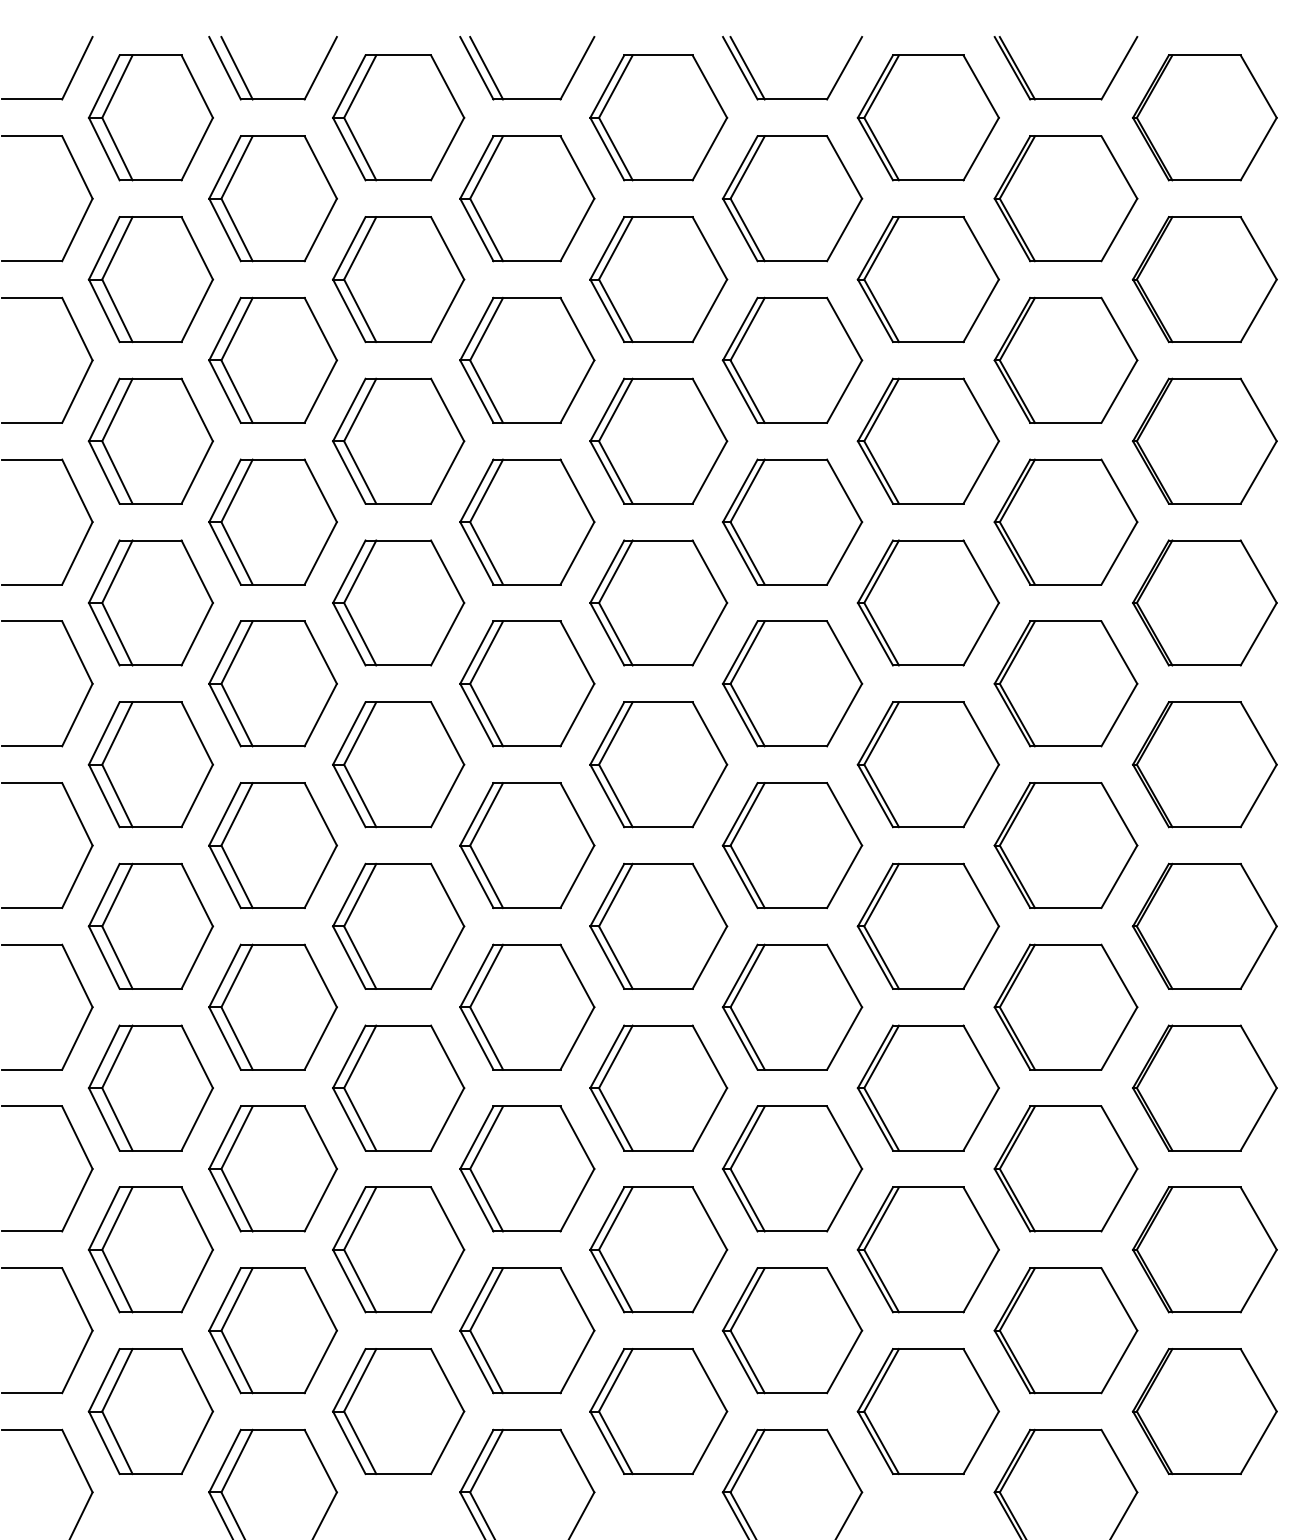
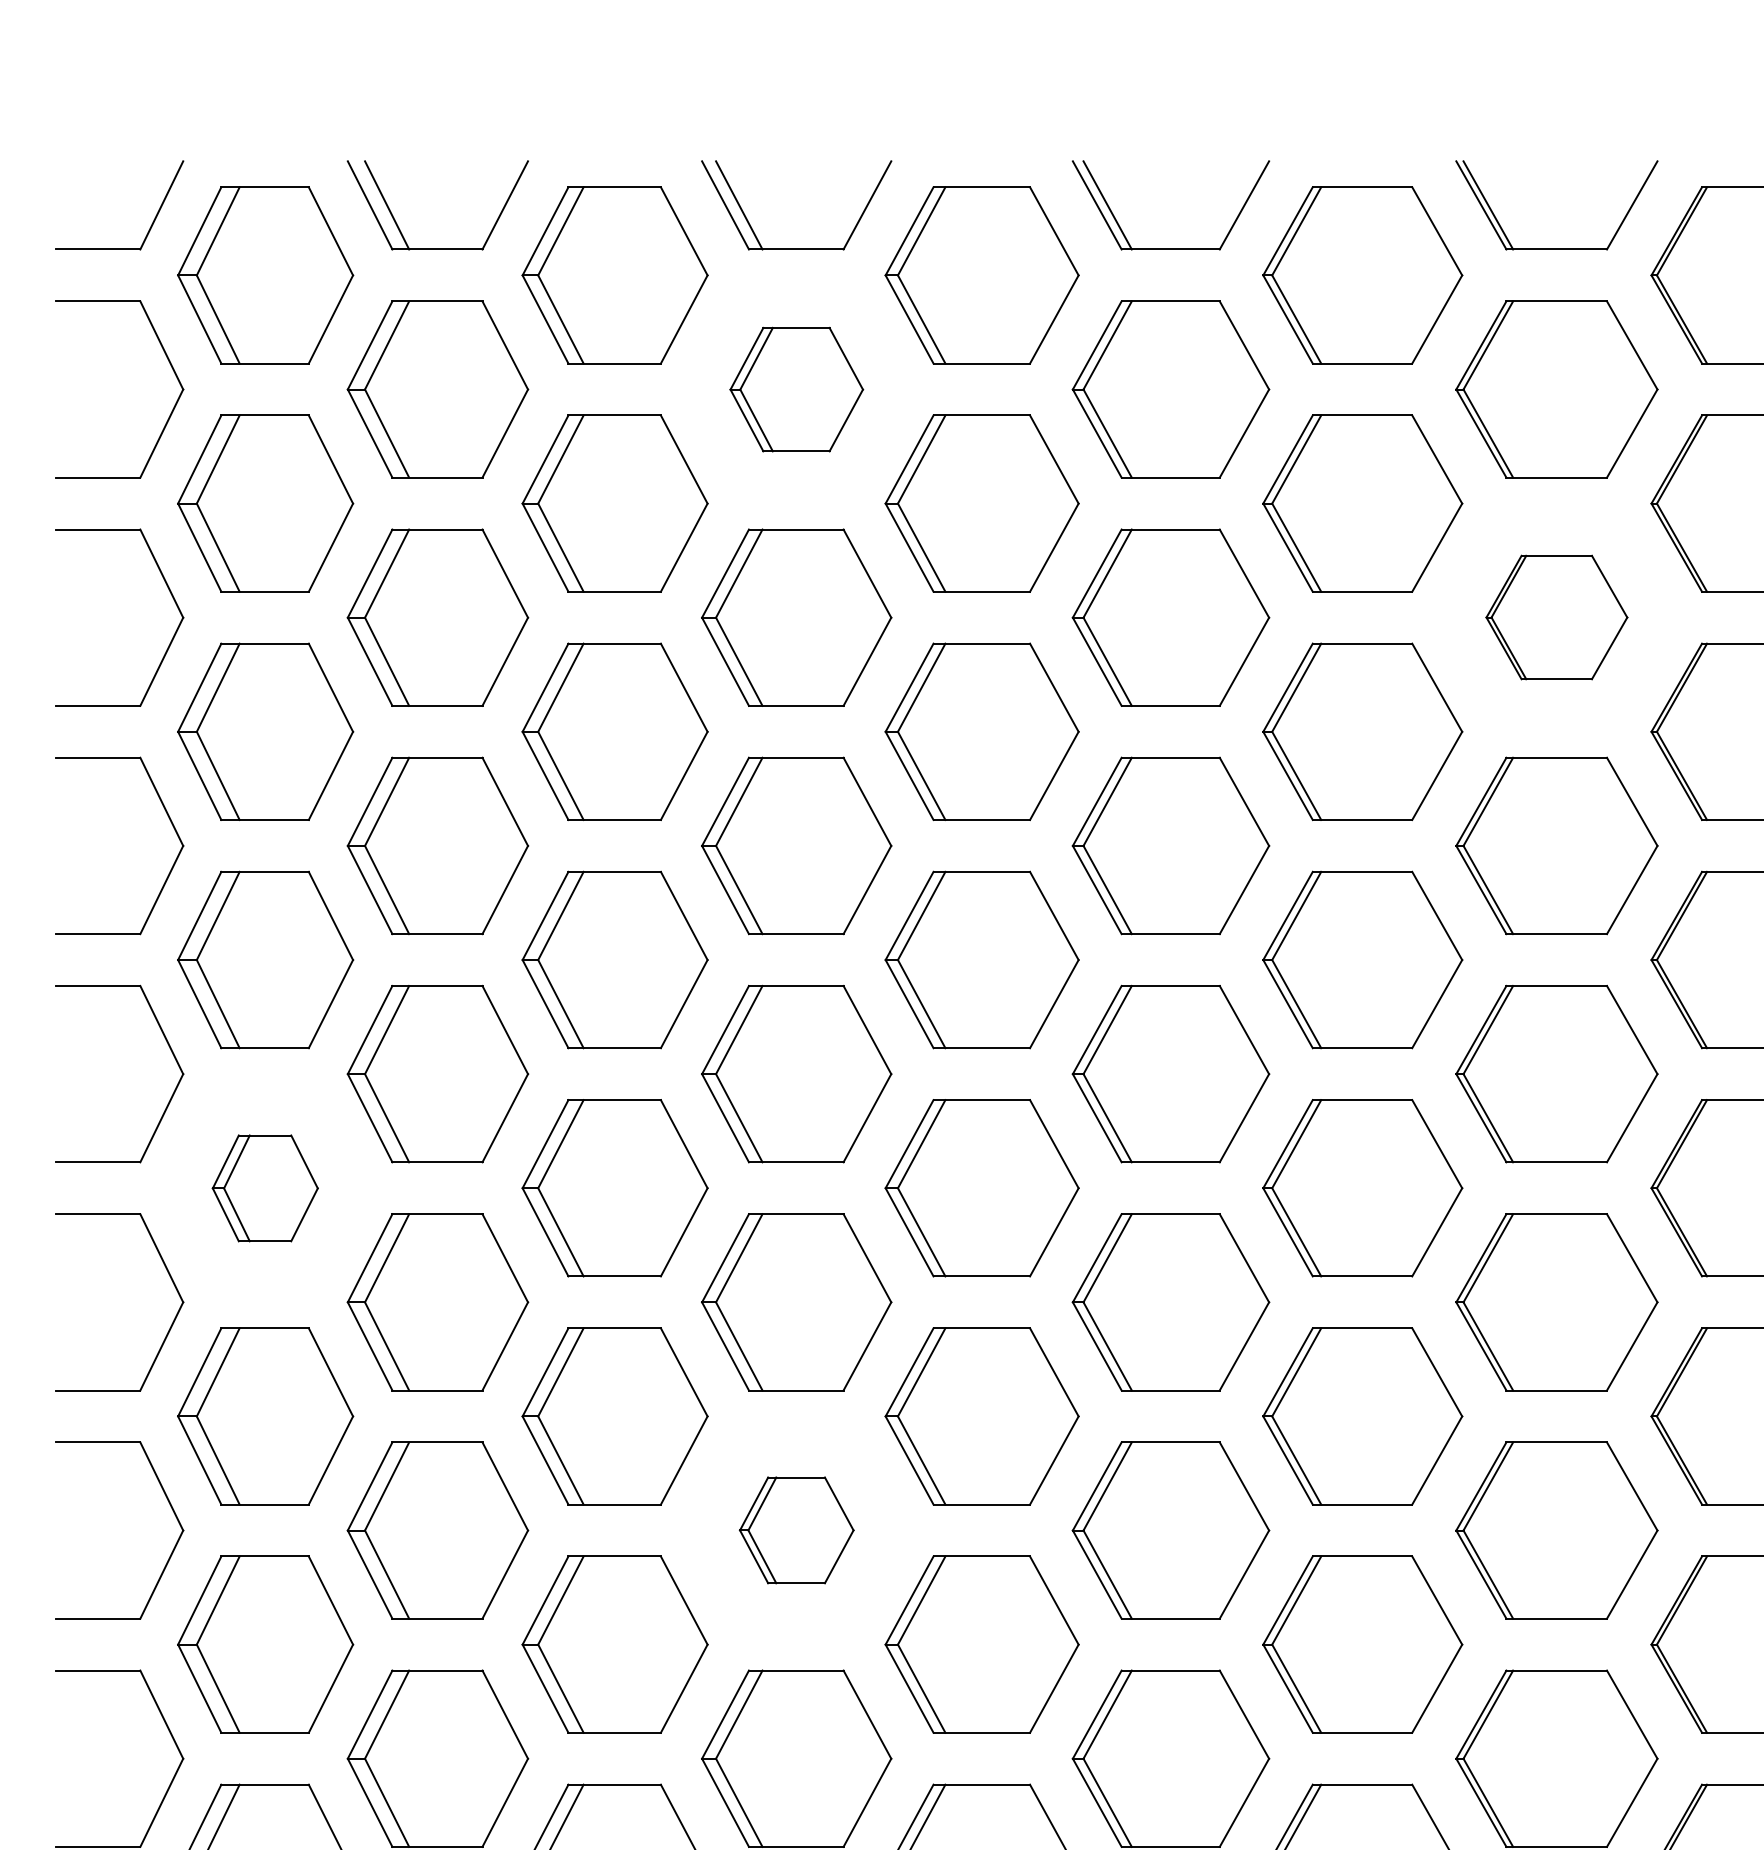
part: (527, 198) -> (796, 389), size x0.7
part: (1065, 359) -> (1556, 616), size x0.7
part: (150, 764) -> (264, 1187), size x0.6
part: (527, 1006) -> (796, 1529), size x0.6

